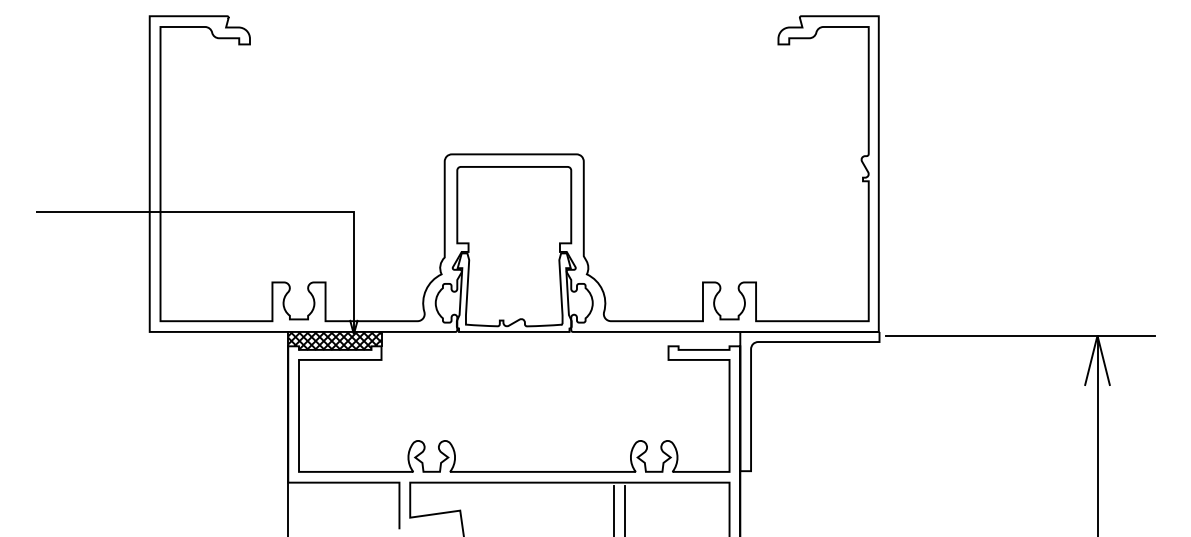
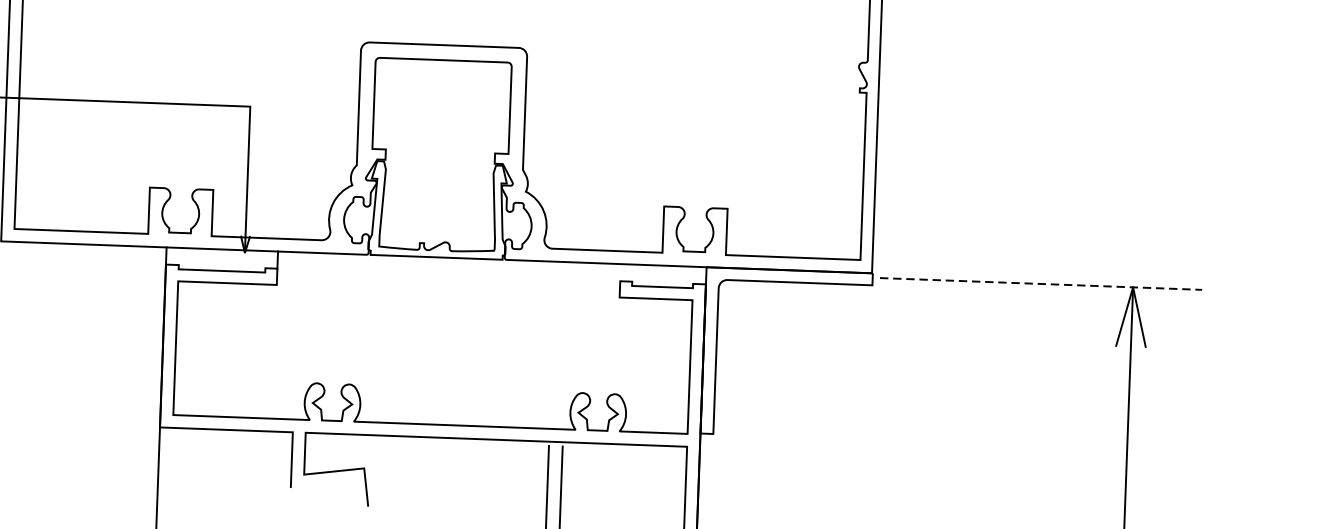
line: (1020, 335) -> (1041, 283), solid -> dashed
hatch: (334, 340) -> (221, 259), removed

